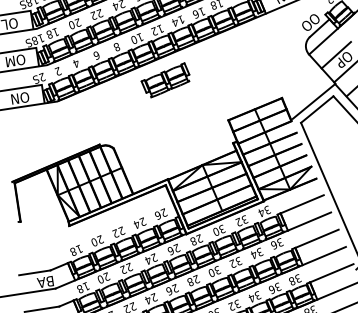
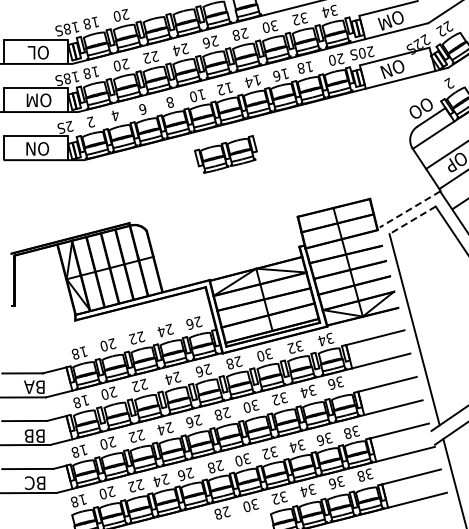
line: (313, 101) -> (409, 209), solid -> dashed
line: (317, 109) -> (412, 220), solid -> dashed

